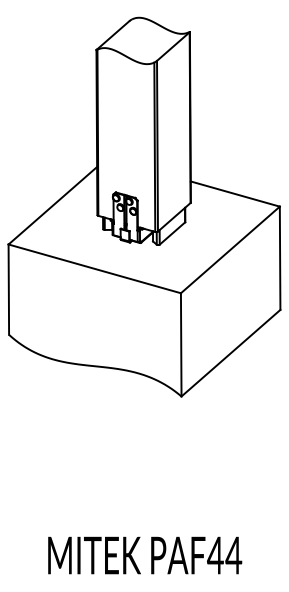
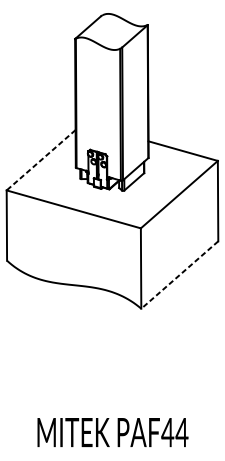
line: (52, 205) -> (40, 160), solid -> dashed
line: (230, 353) -> (179, 275), solid -> dashed

